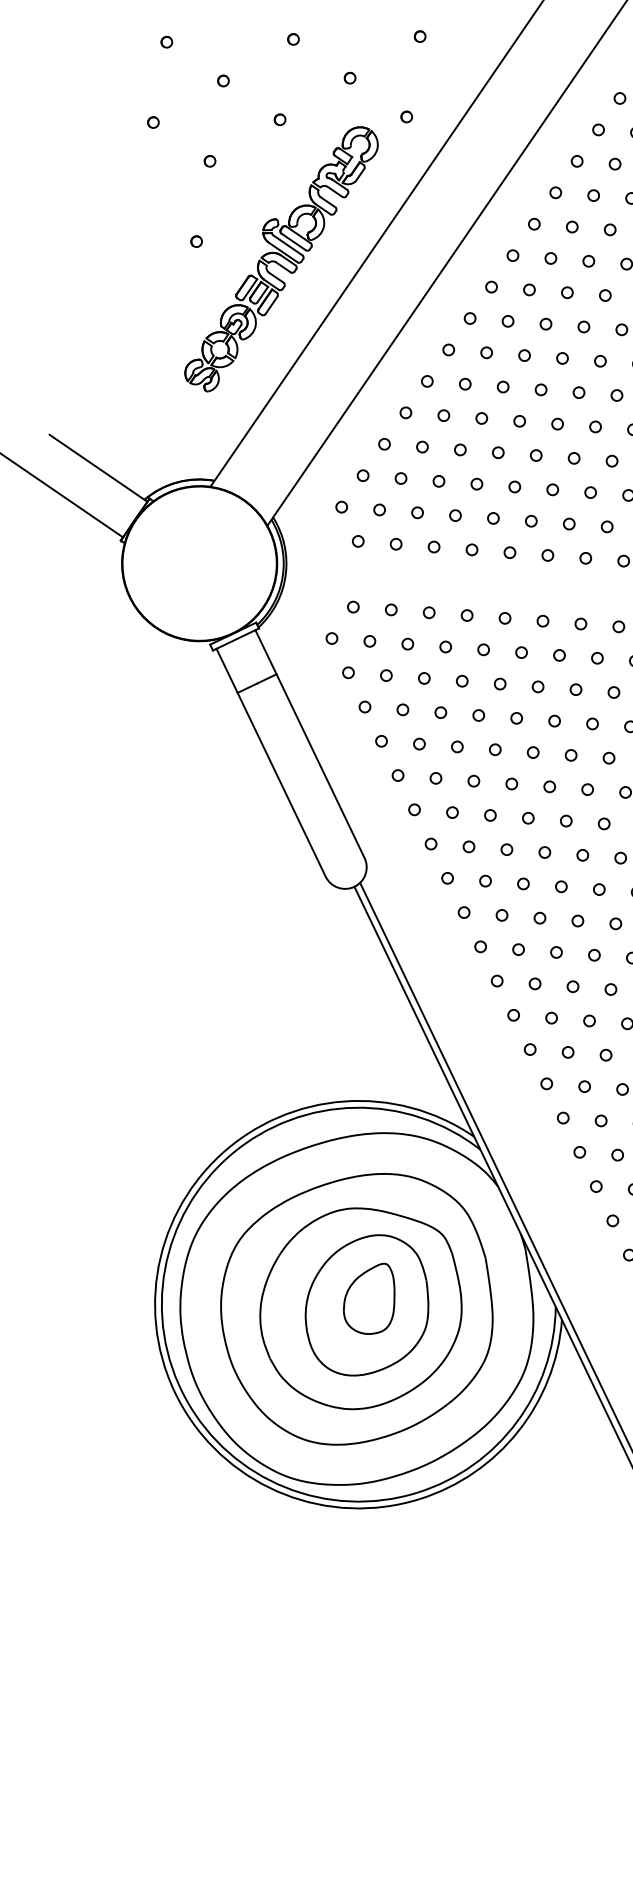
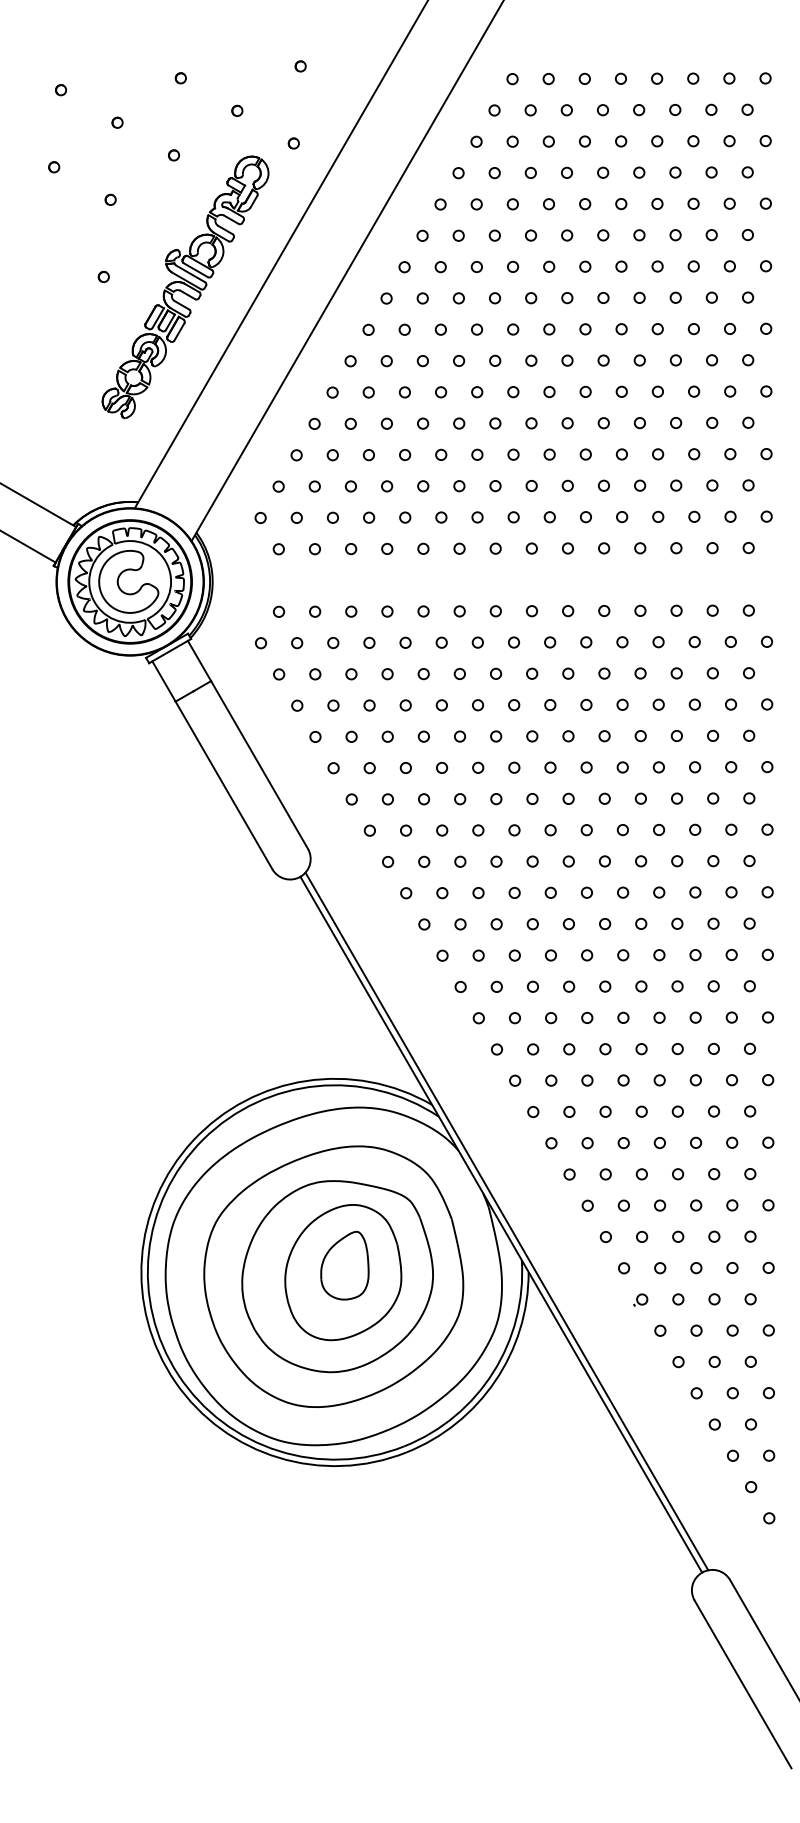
part: (198, 563) -> (129, 581), added

